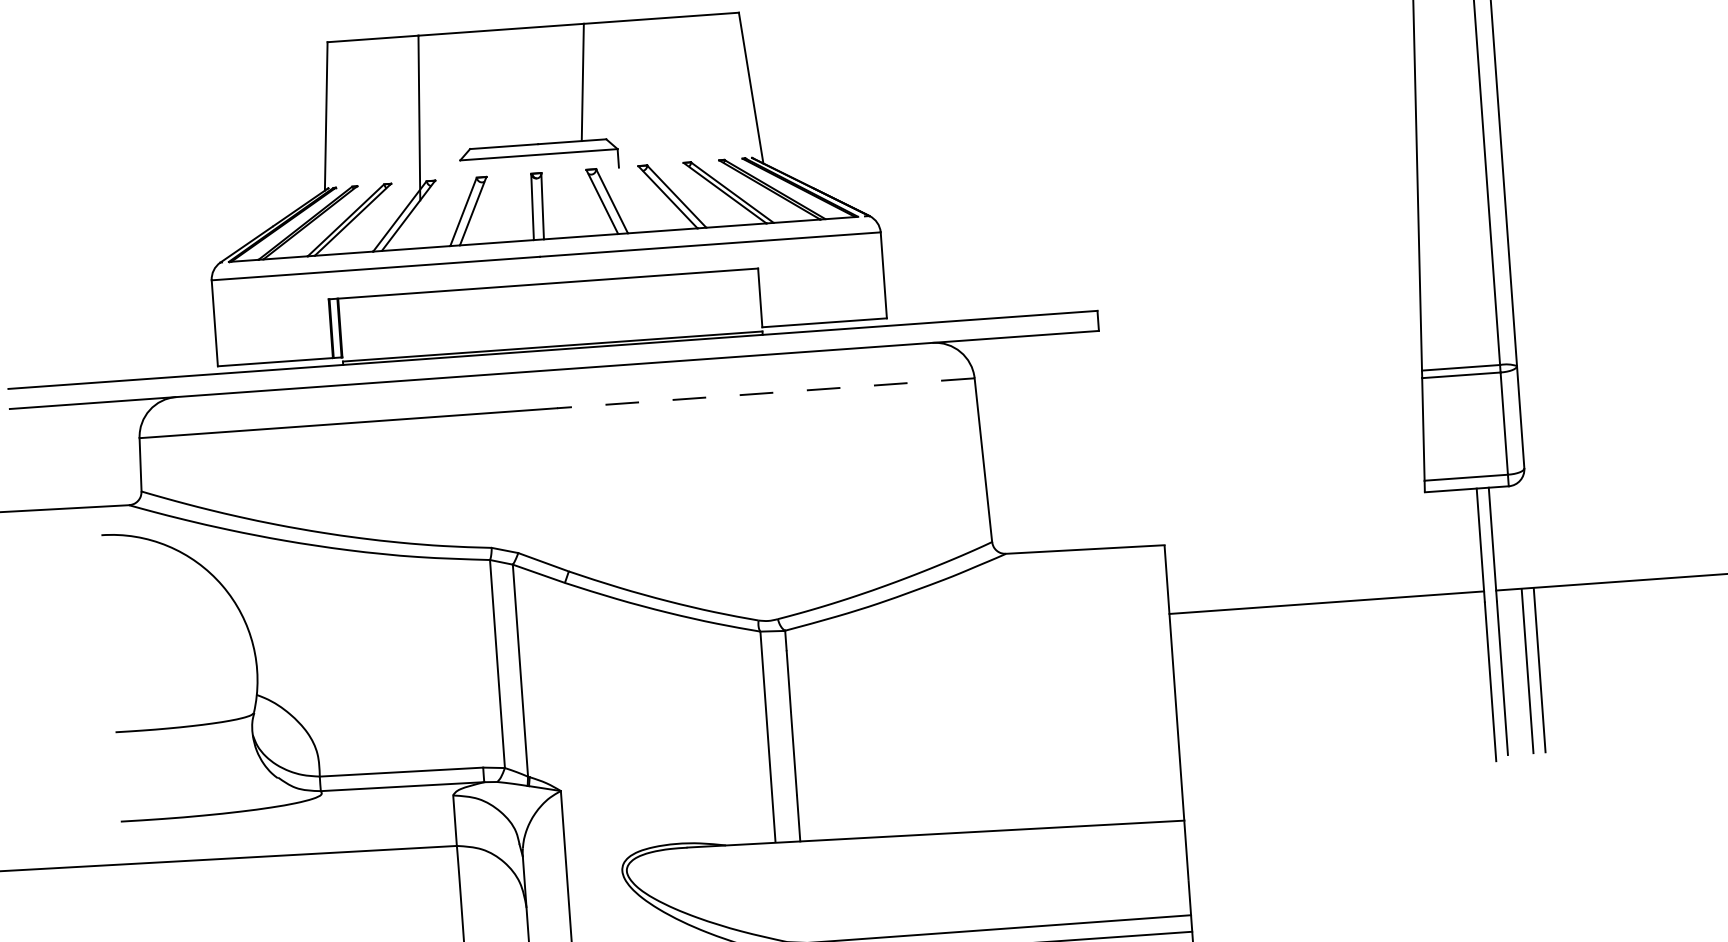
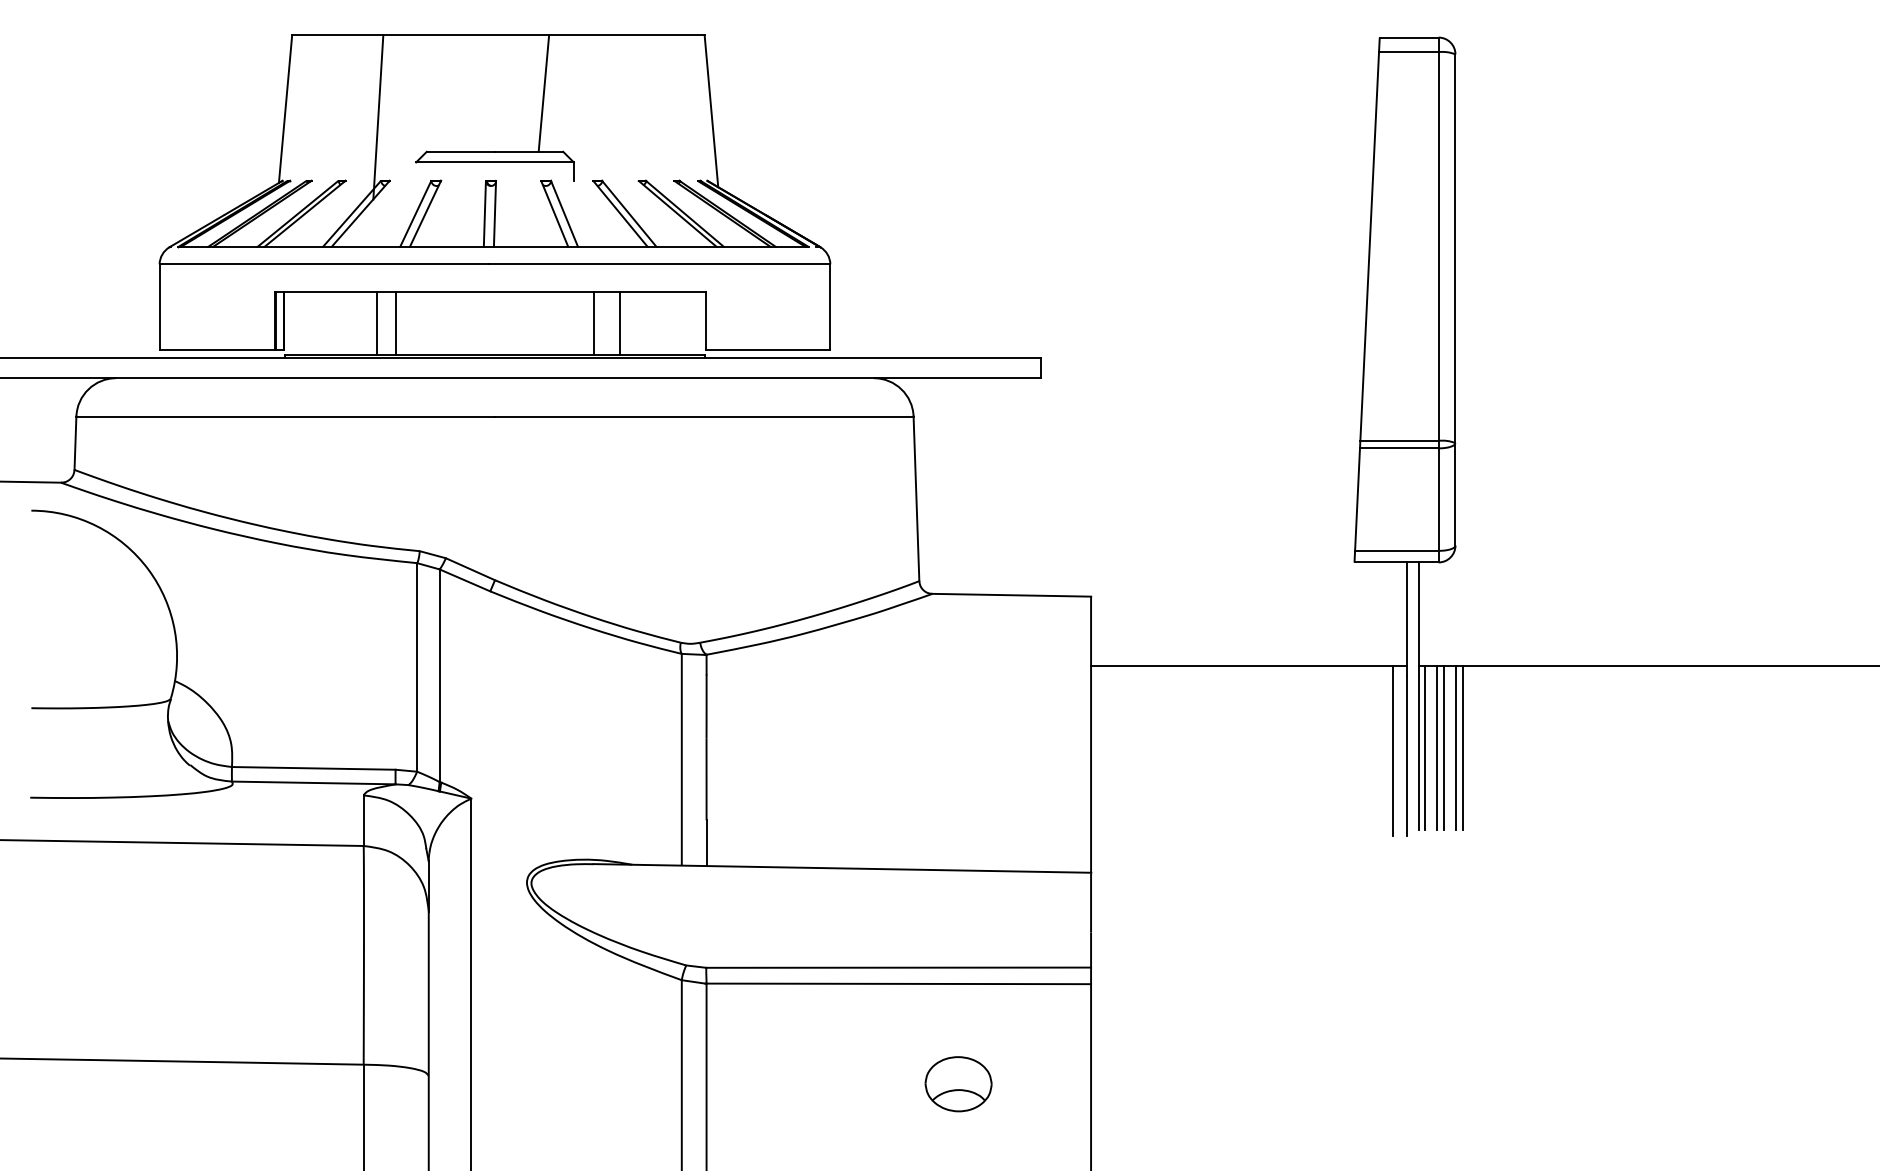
line: (674, 305) -> (619, 322), added
line: (649, 307) -> (594, 322), added
line: (451, 321) -> (395, 322), added
line: (433, 322) -> (377, 322), added
line: (765, 393) -> (703, 416), dashed -> solid
line: (1546, 669) -> (1463, 747), added
line: (1520, 670) -> (1437, 747), added
line: (1508, 671) -> (1425, 747), added
line: (1477, 677) -> (1393, 750), added

